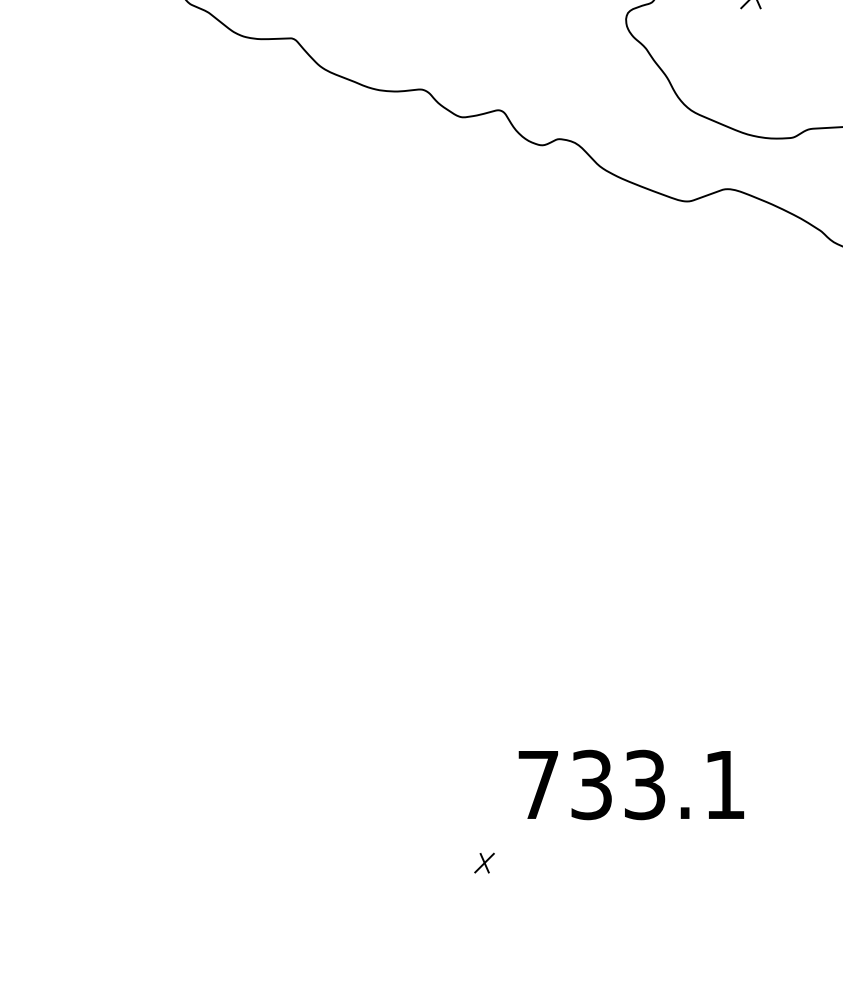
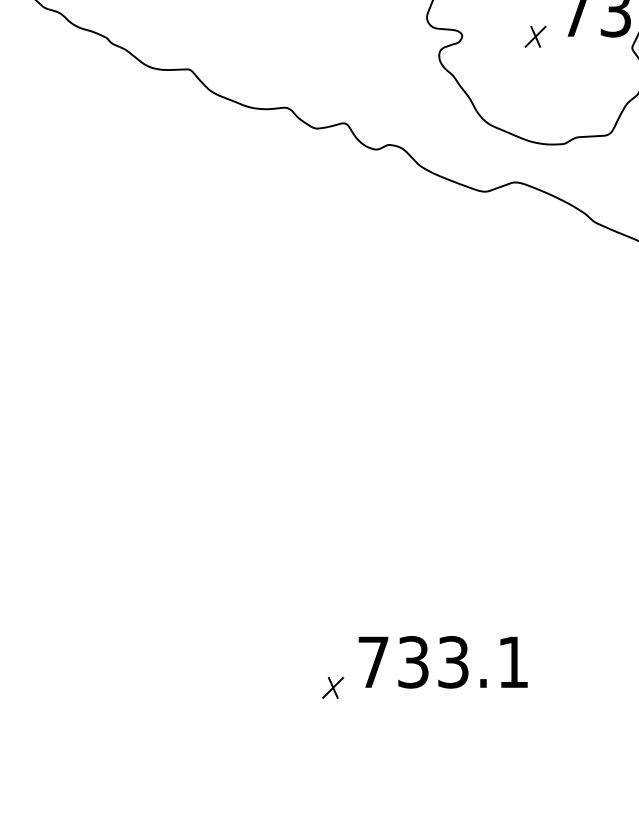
text: (630, 785) -> (442, 662), moved
part: (483, 862) -> (332, 687), size x1.43

